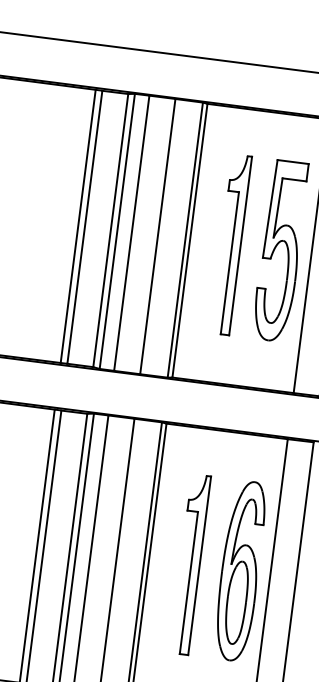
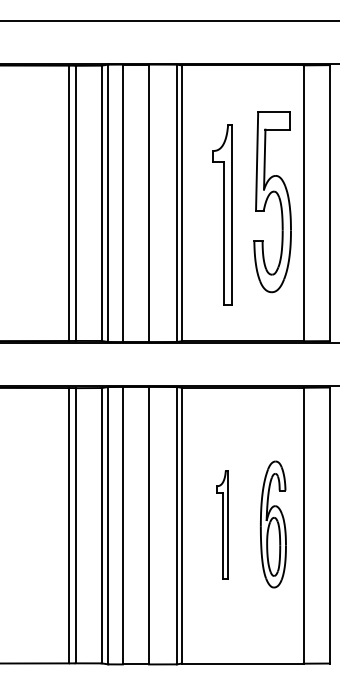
part: (230, 244) -> (222, 214), moved
part: (189, 564) -> (222, 524), size x0.6
part: (240, 570) -> (273, 524), size x0.7

